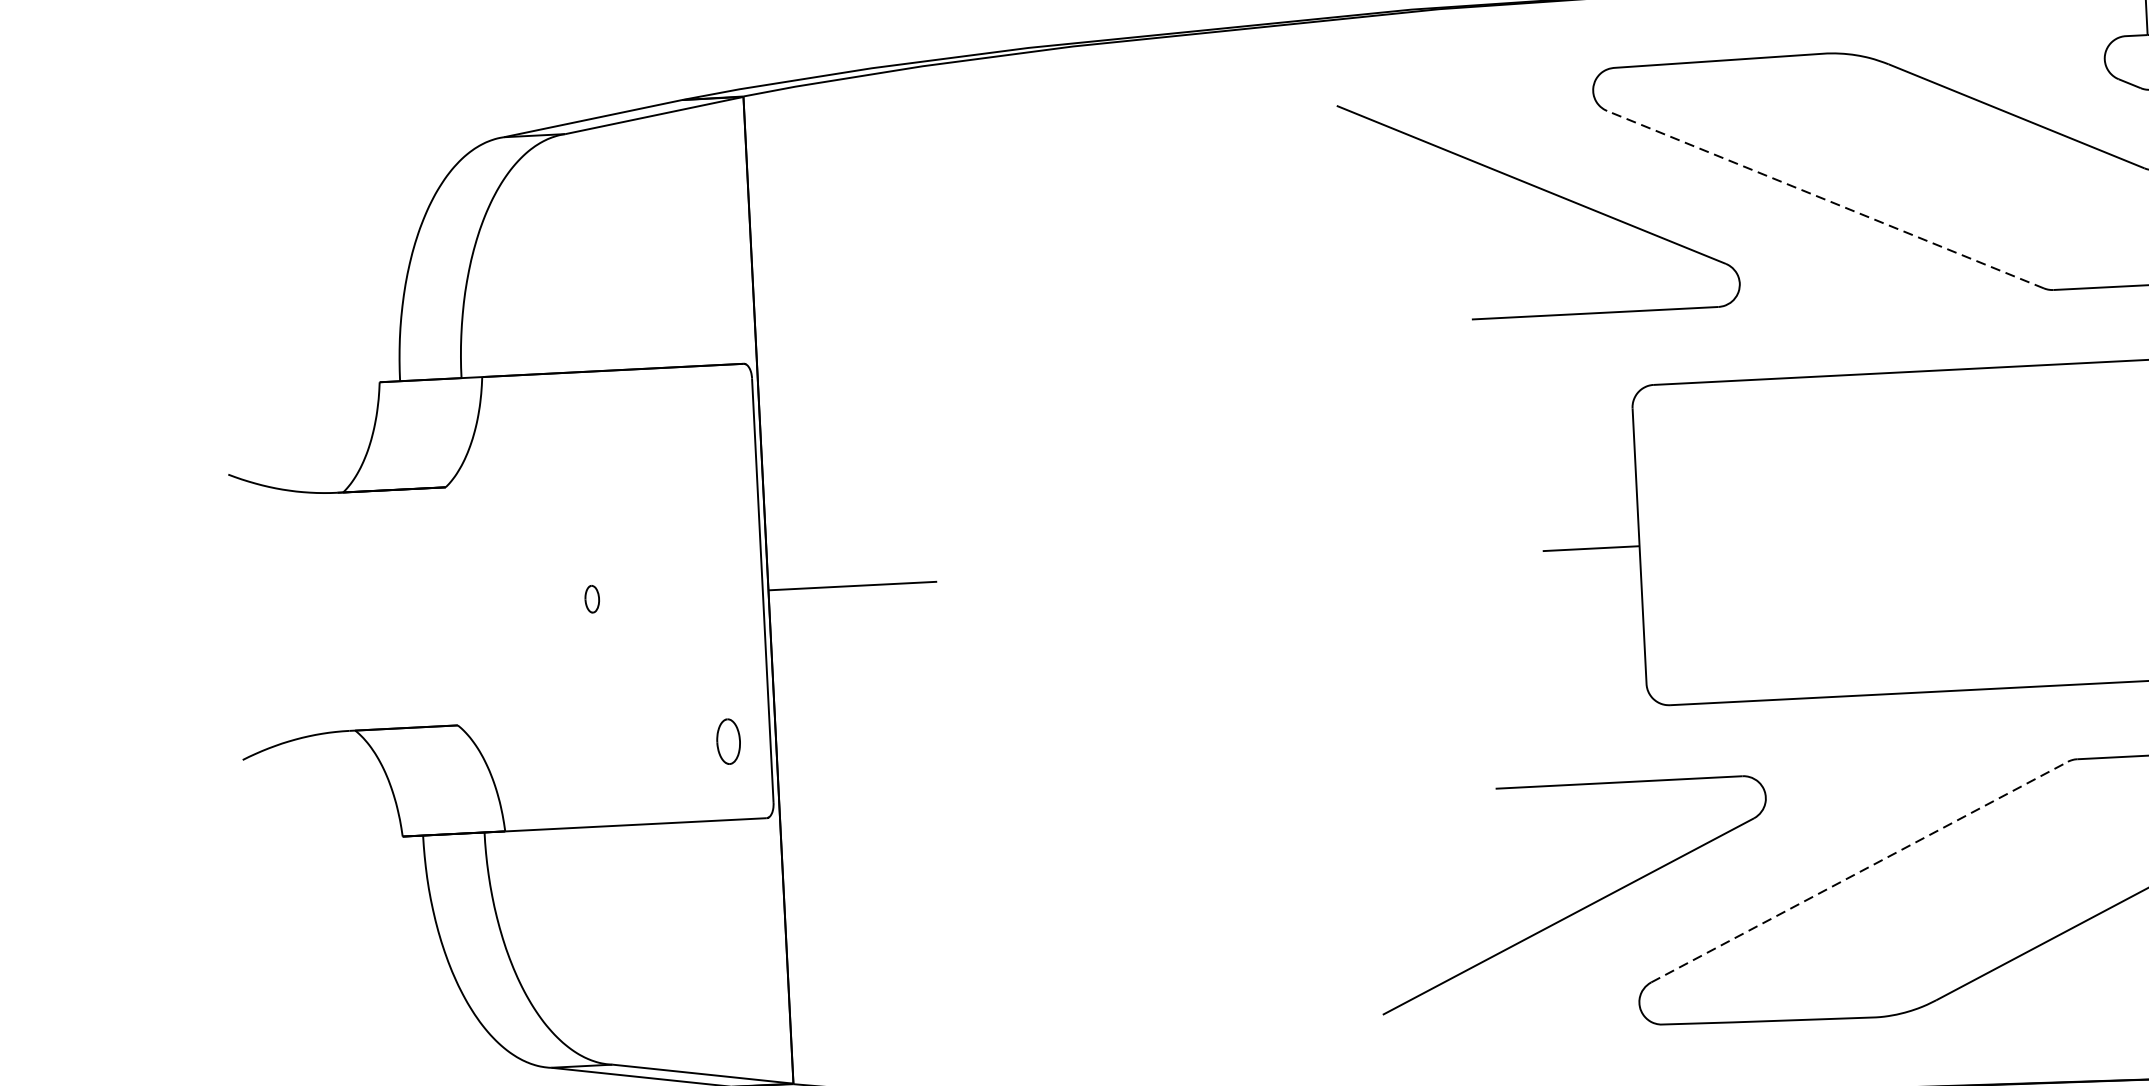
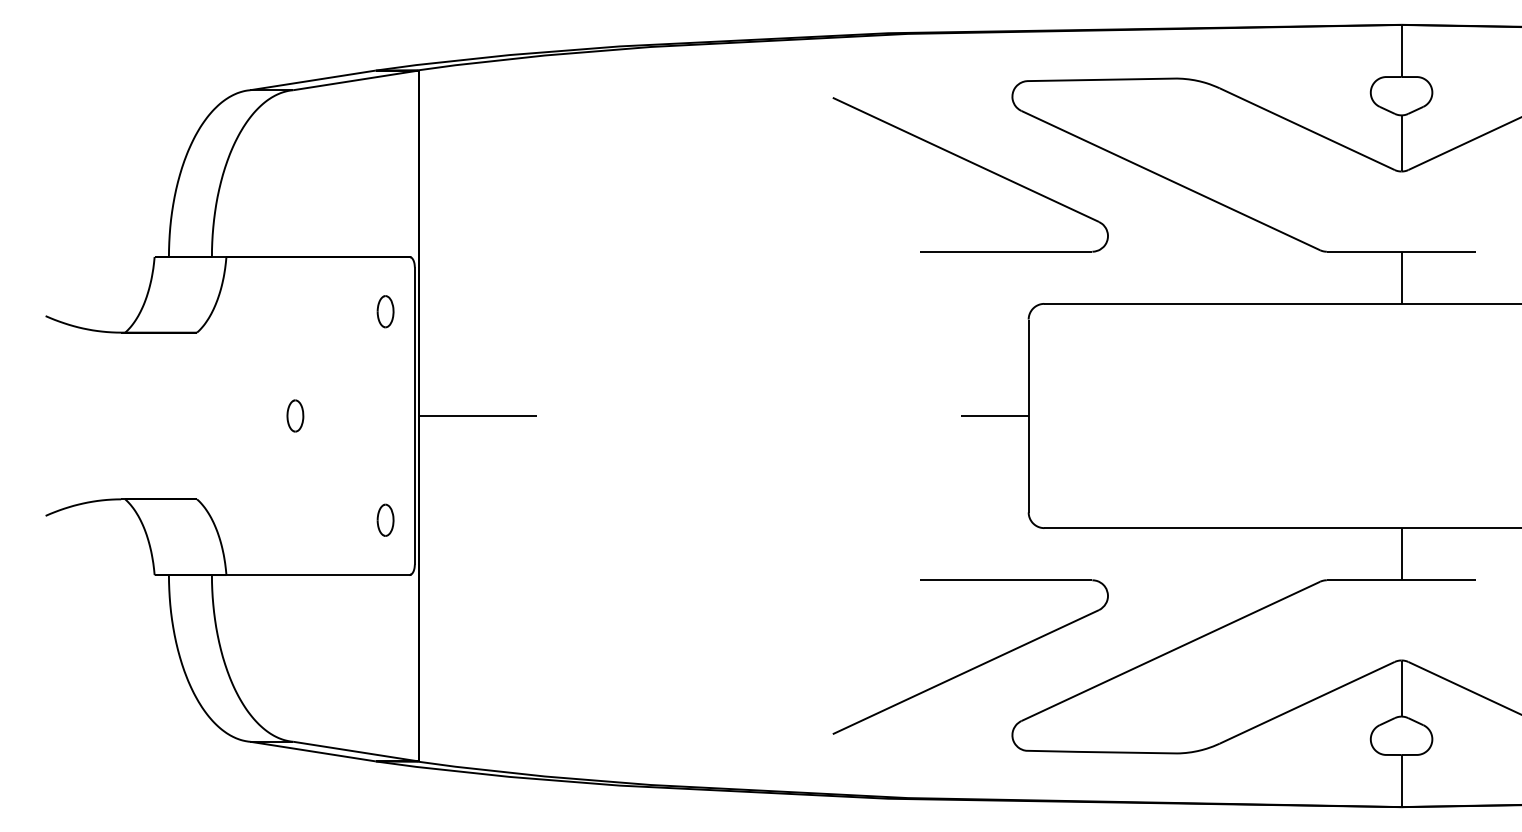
line: (1825, 199) -> (1170, 180), dashed -> solid
part: (713, 443) -> (385, 311), added
part: (592, 598) -> (295, 415), size x1.67
line: (1859, 872) -> (1170, 651), dashed -> solid

